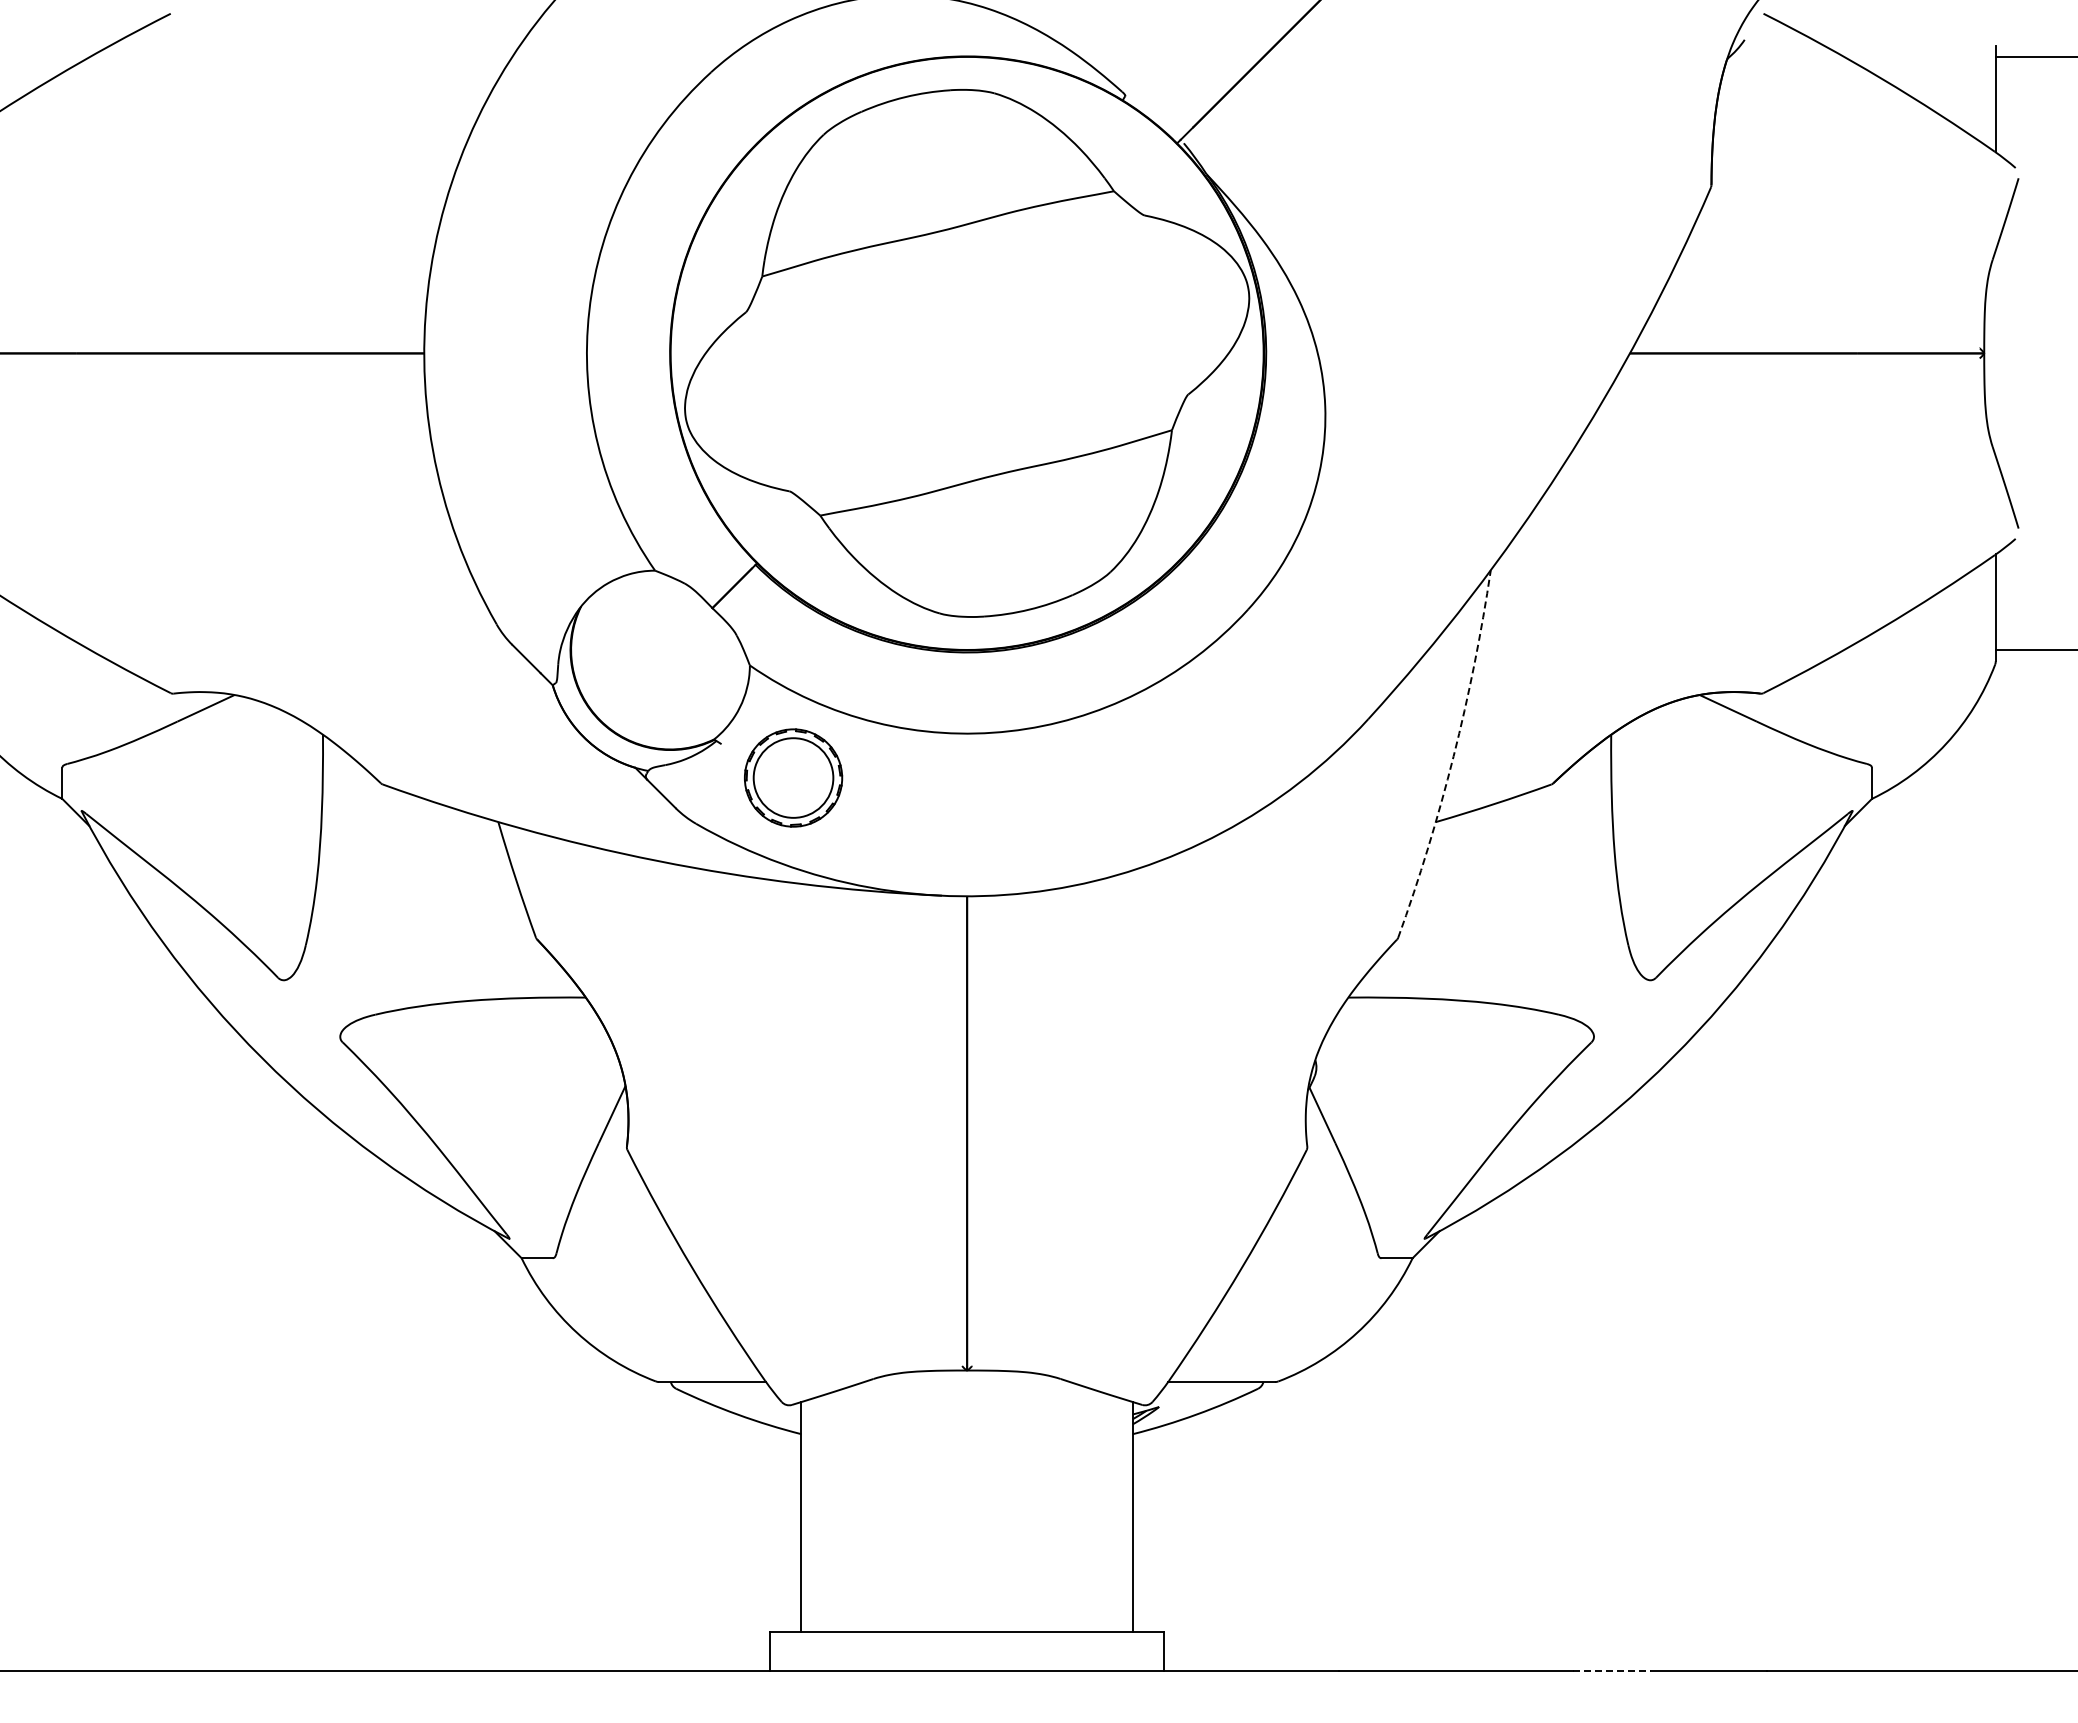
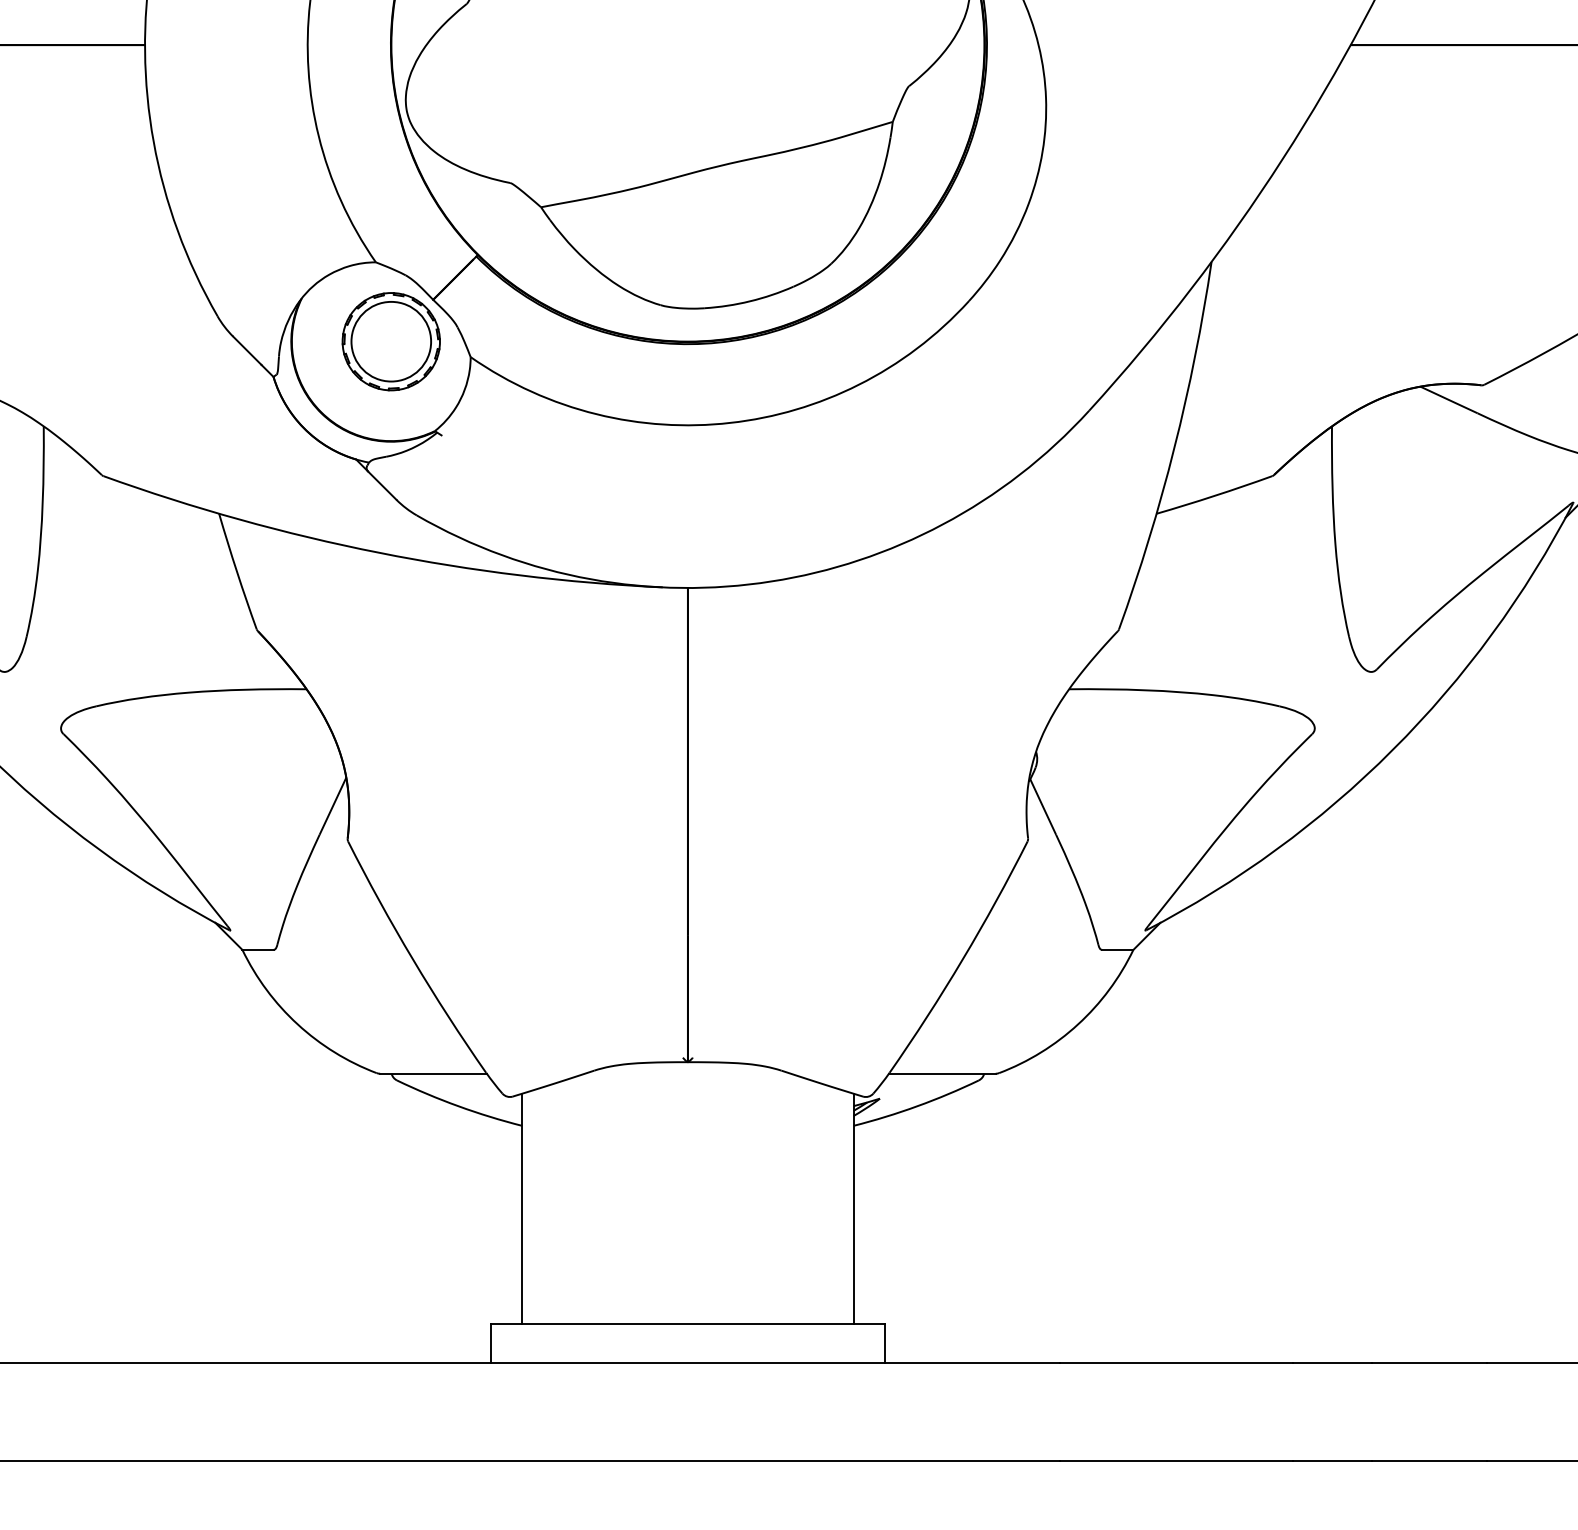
arc: (1453, 756) -> (1174, 448), dashed -> solid
part: (793, 777) -> (391, 341), moved
line: (1612, 1671) -> (1333, 1363), dashed -> solid

